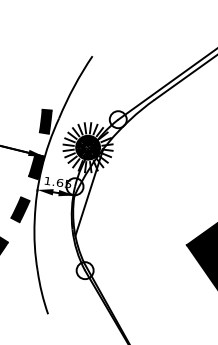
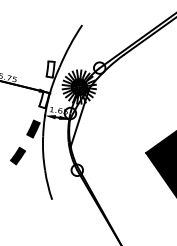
fill: (45, 121) -> (50, 69), removed
fill: (36, 166) -> (44, 99), removed

